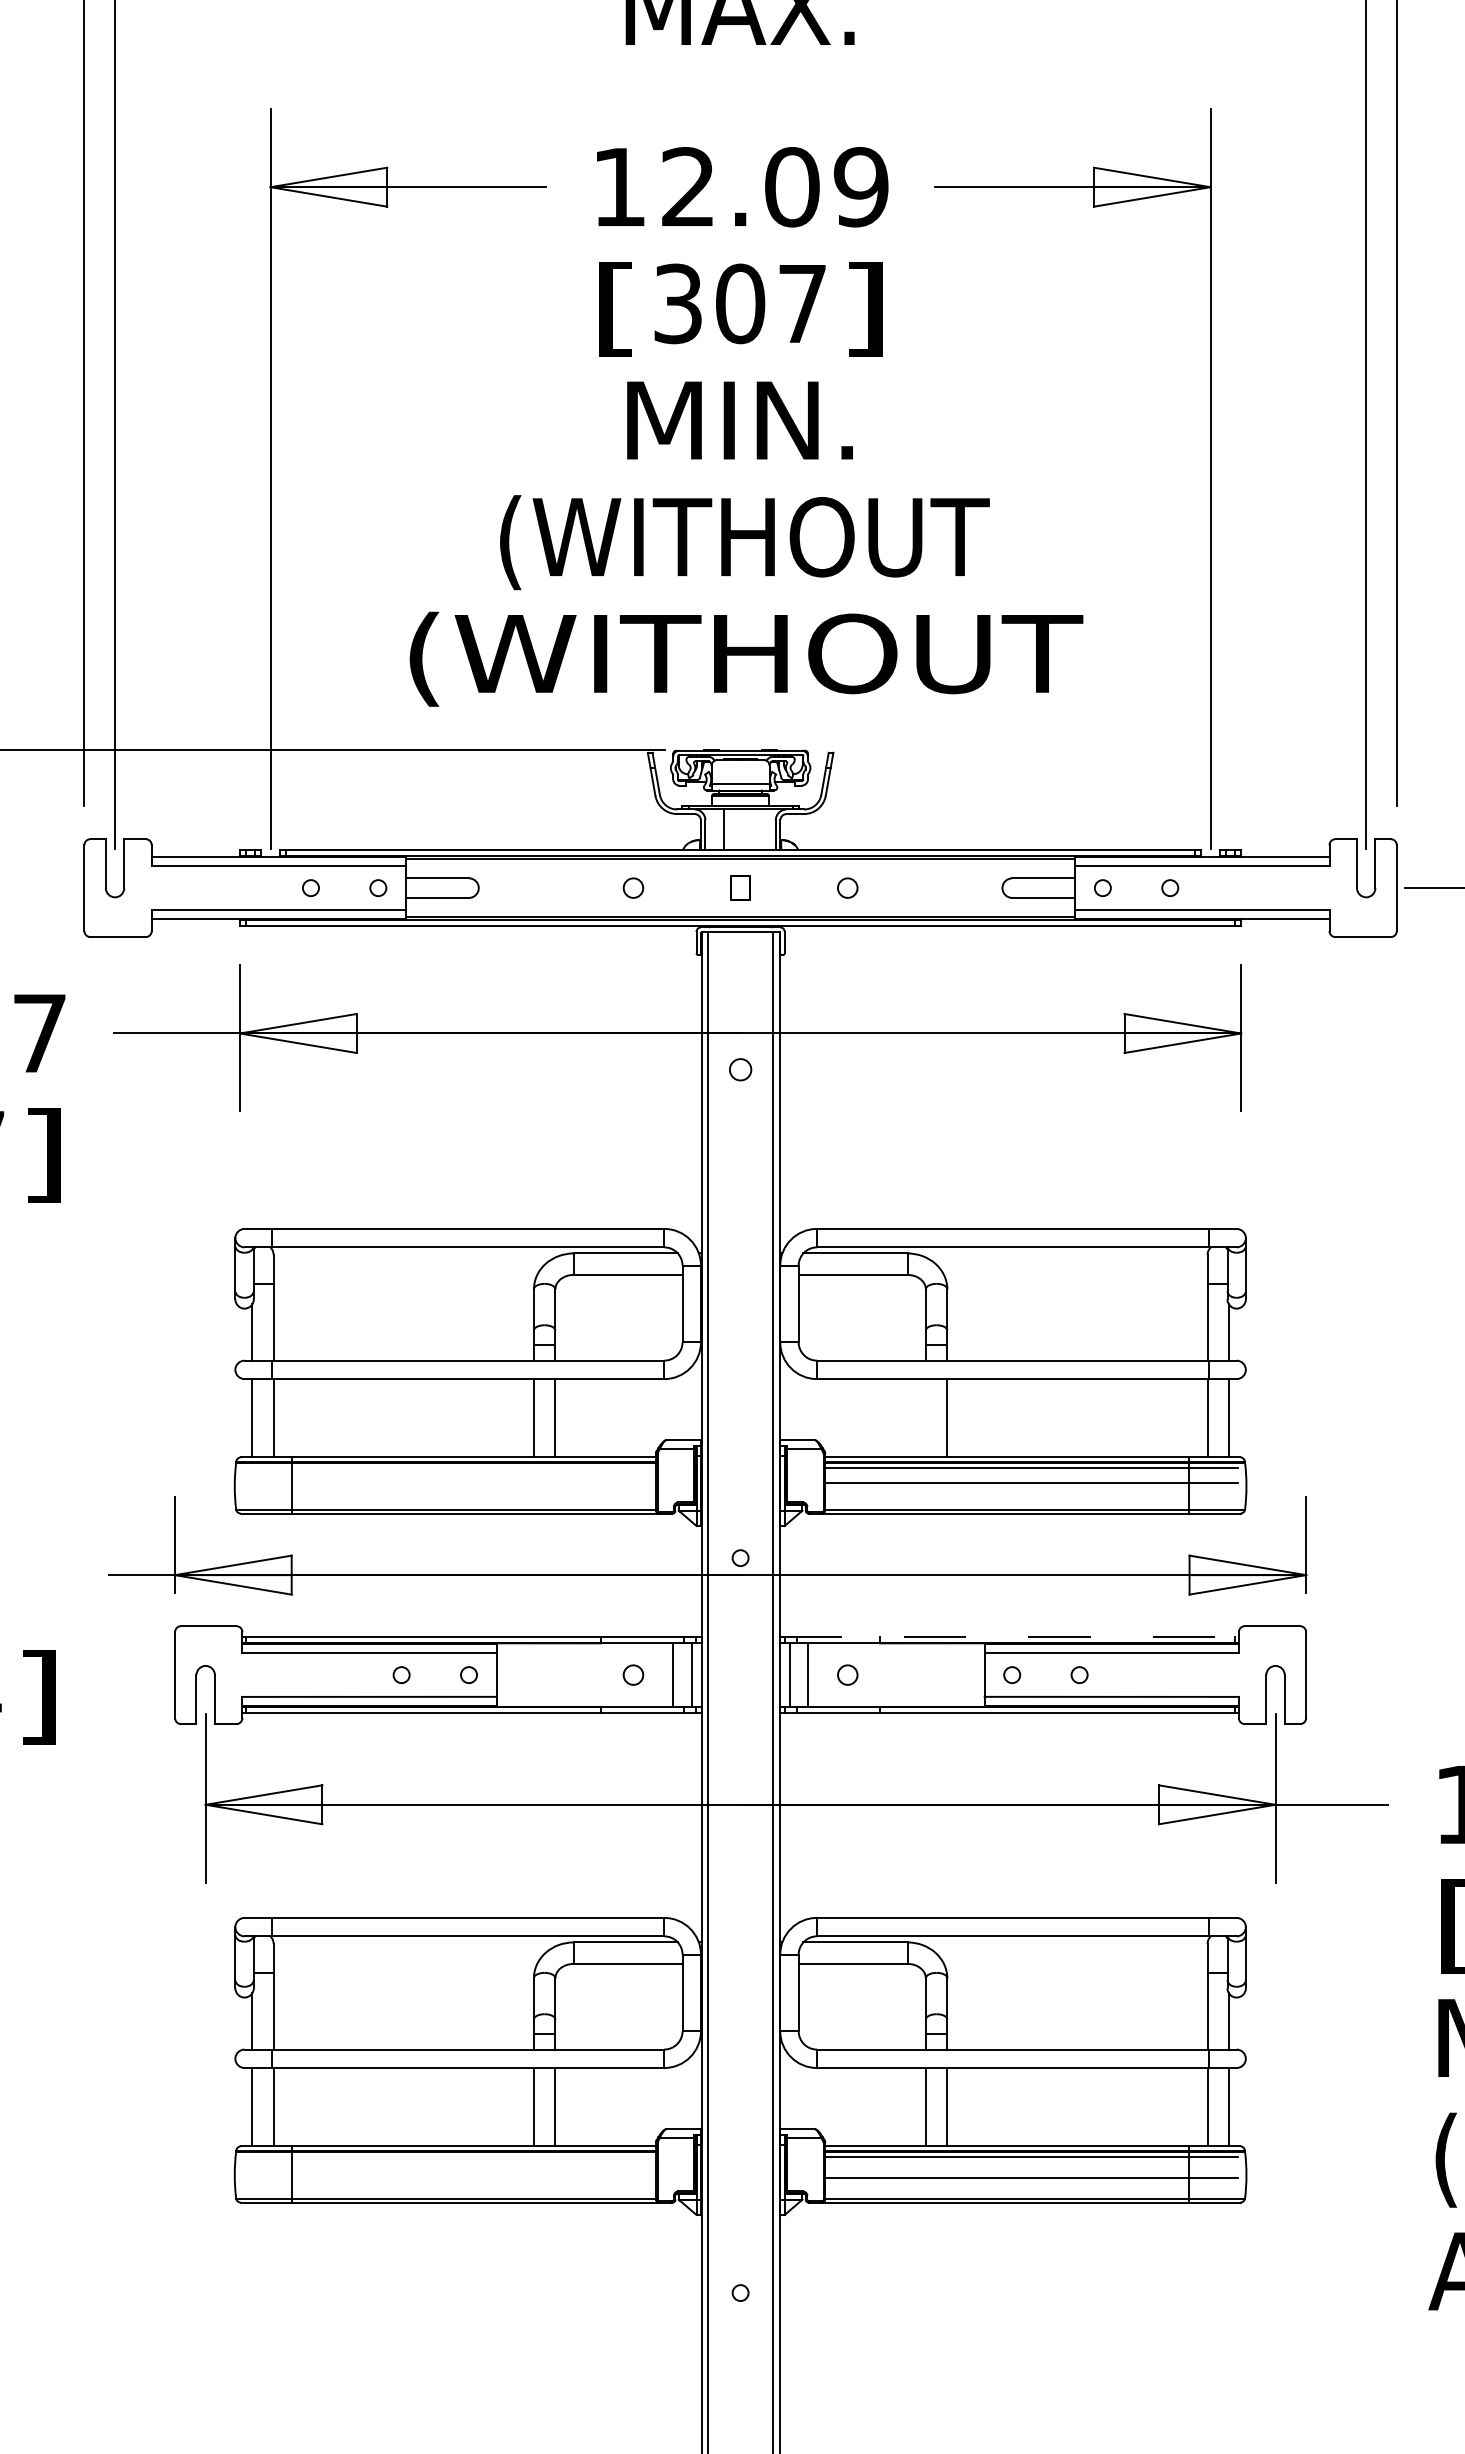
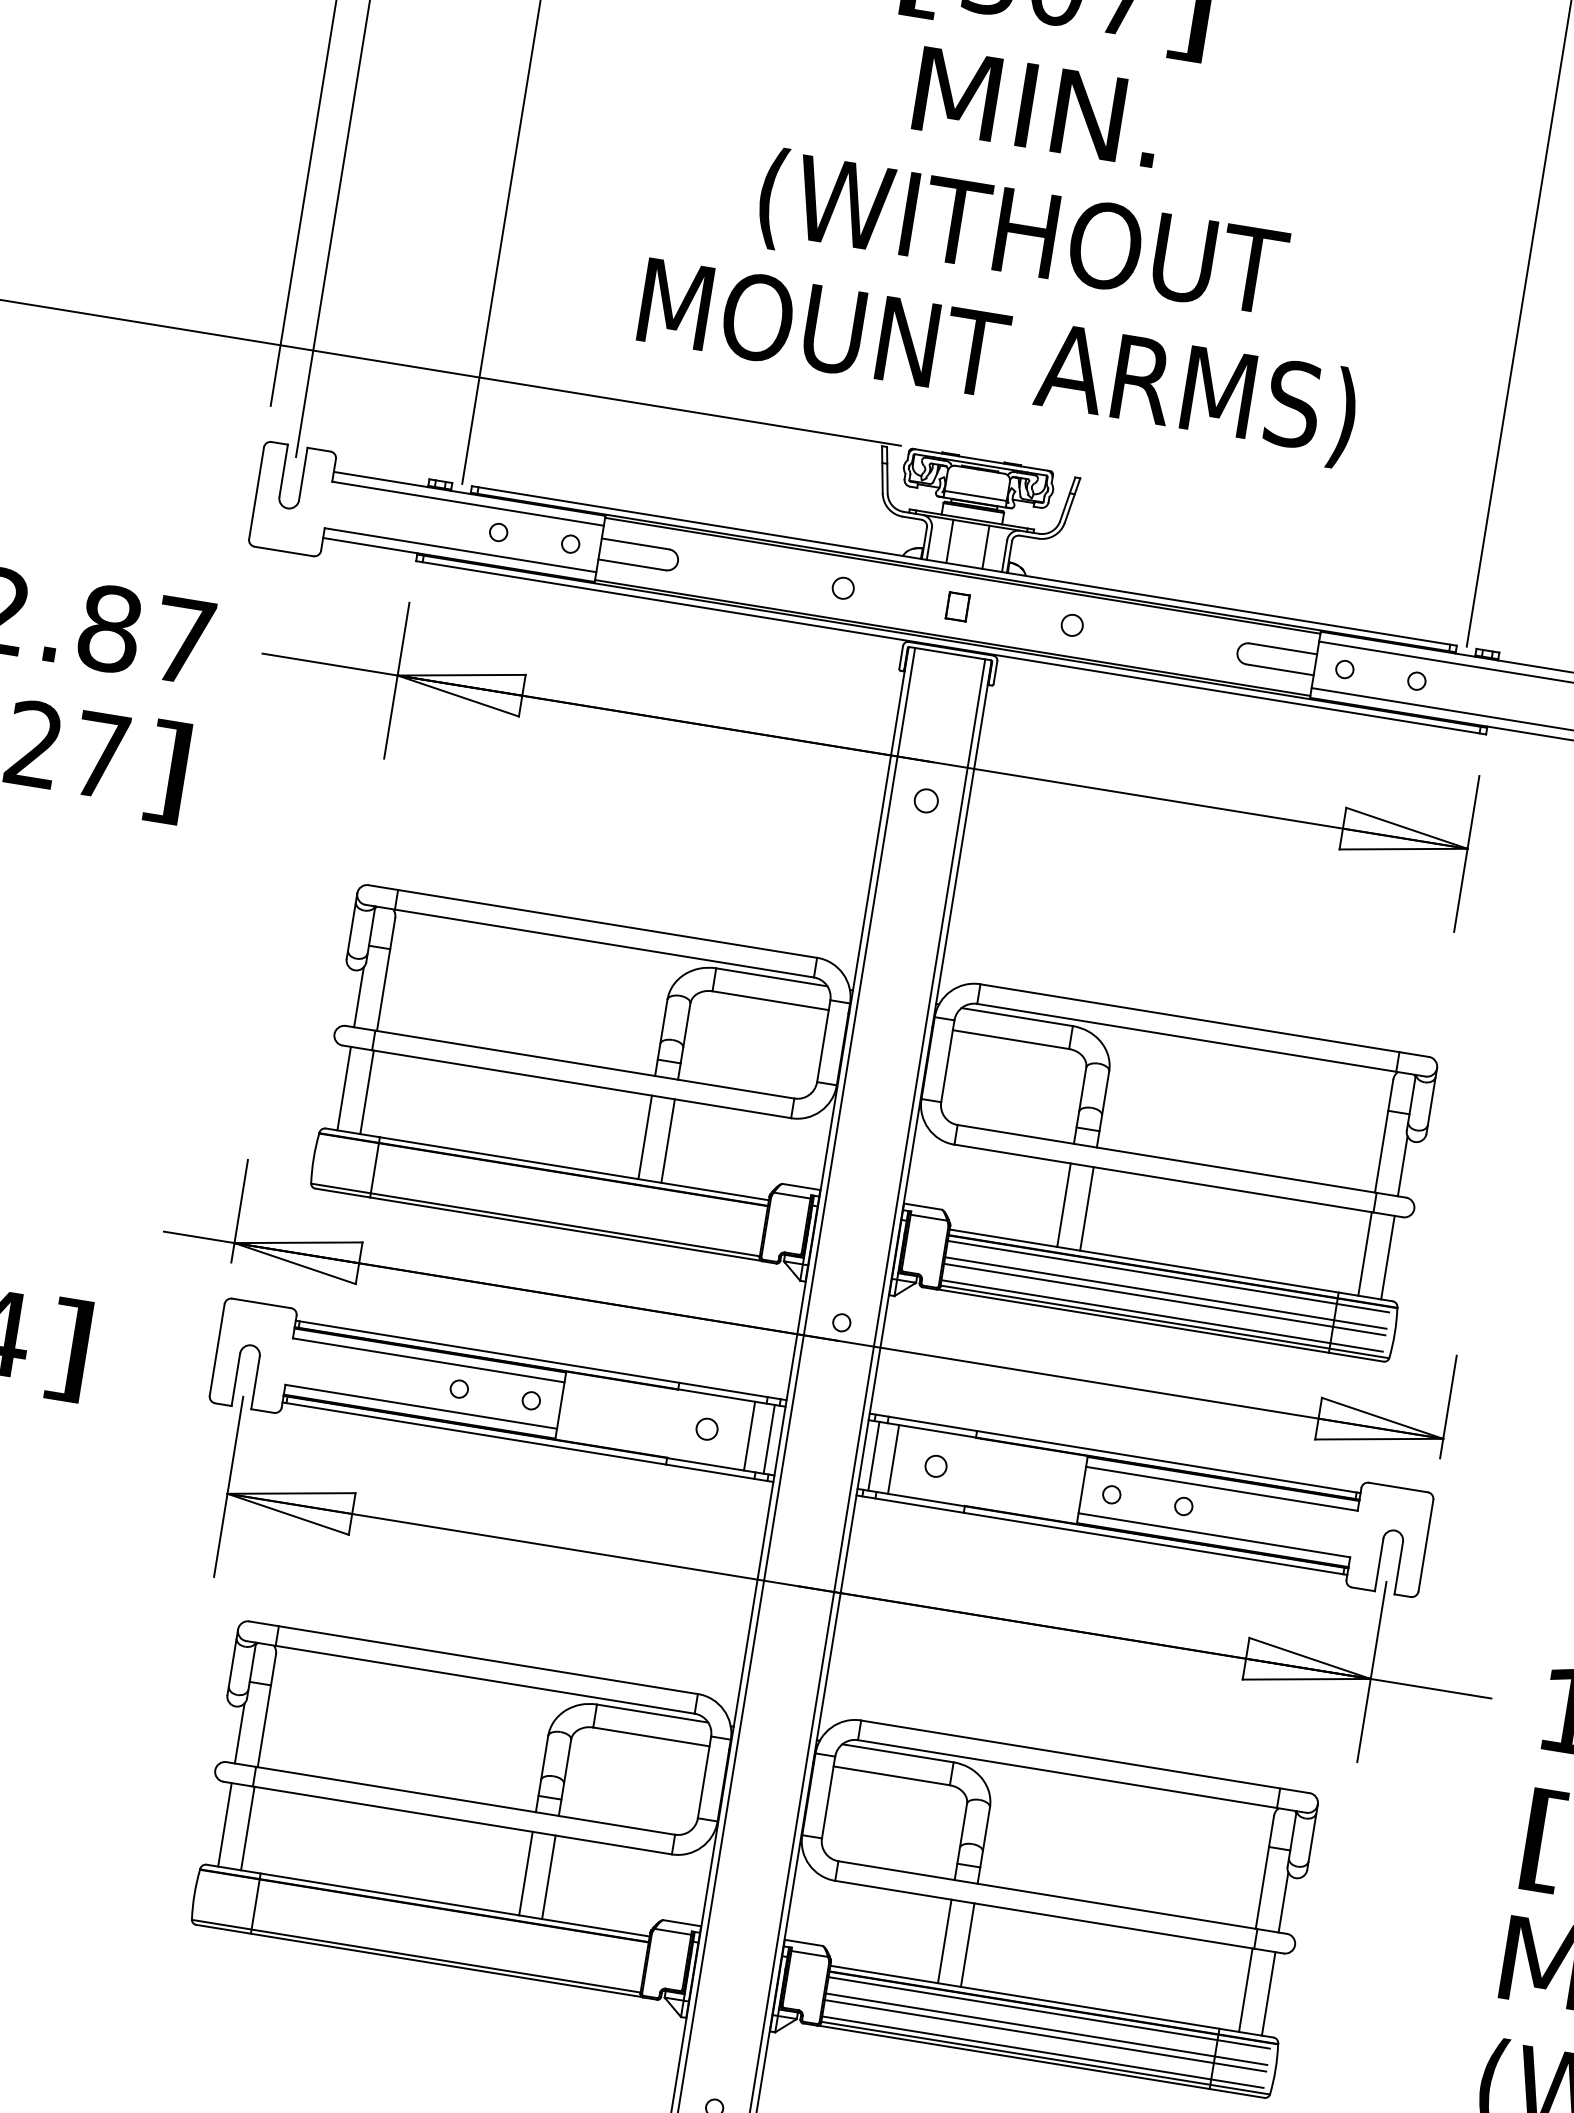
text: (745, 658) -> (1002, 362), (WITHOUT -> MOUNT ARMS)
line: (757, 829) -> (985, 547), added
line: (925, 1418) -> (1063, 1205), added
line: (1031, 1489) -> (1164, 1299), added
line: (1031, 1504) -> (1161, 1315), added
line: (1009, 1636) -> (1115, 1453), dashed -> solid
line: (1031, 2172) -> (1046, 2029), added
line: (1031, 2193) -> (1042, 2052), added

